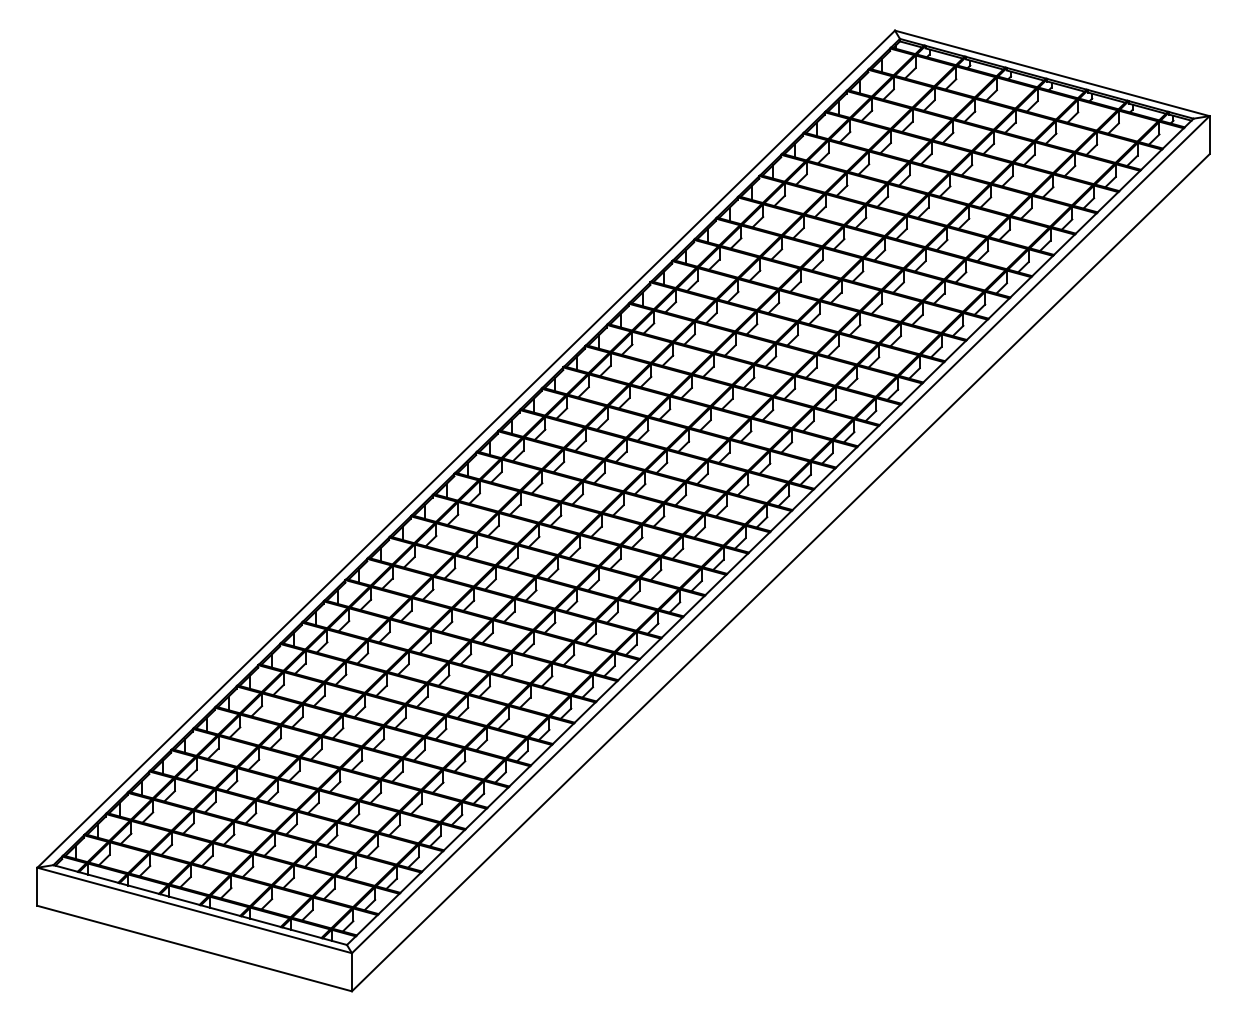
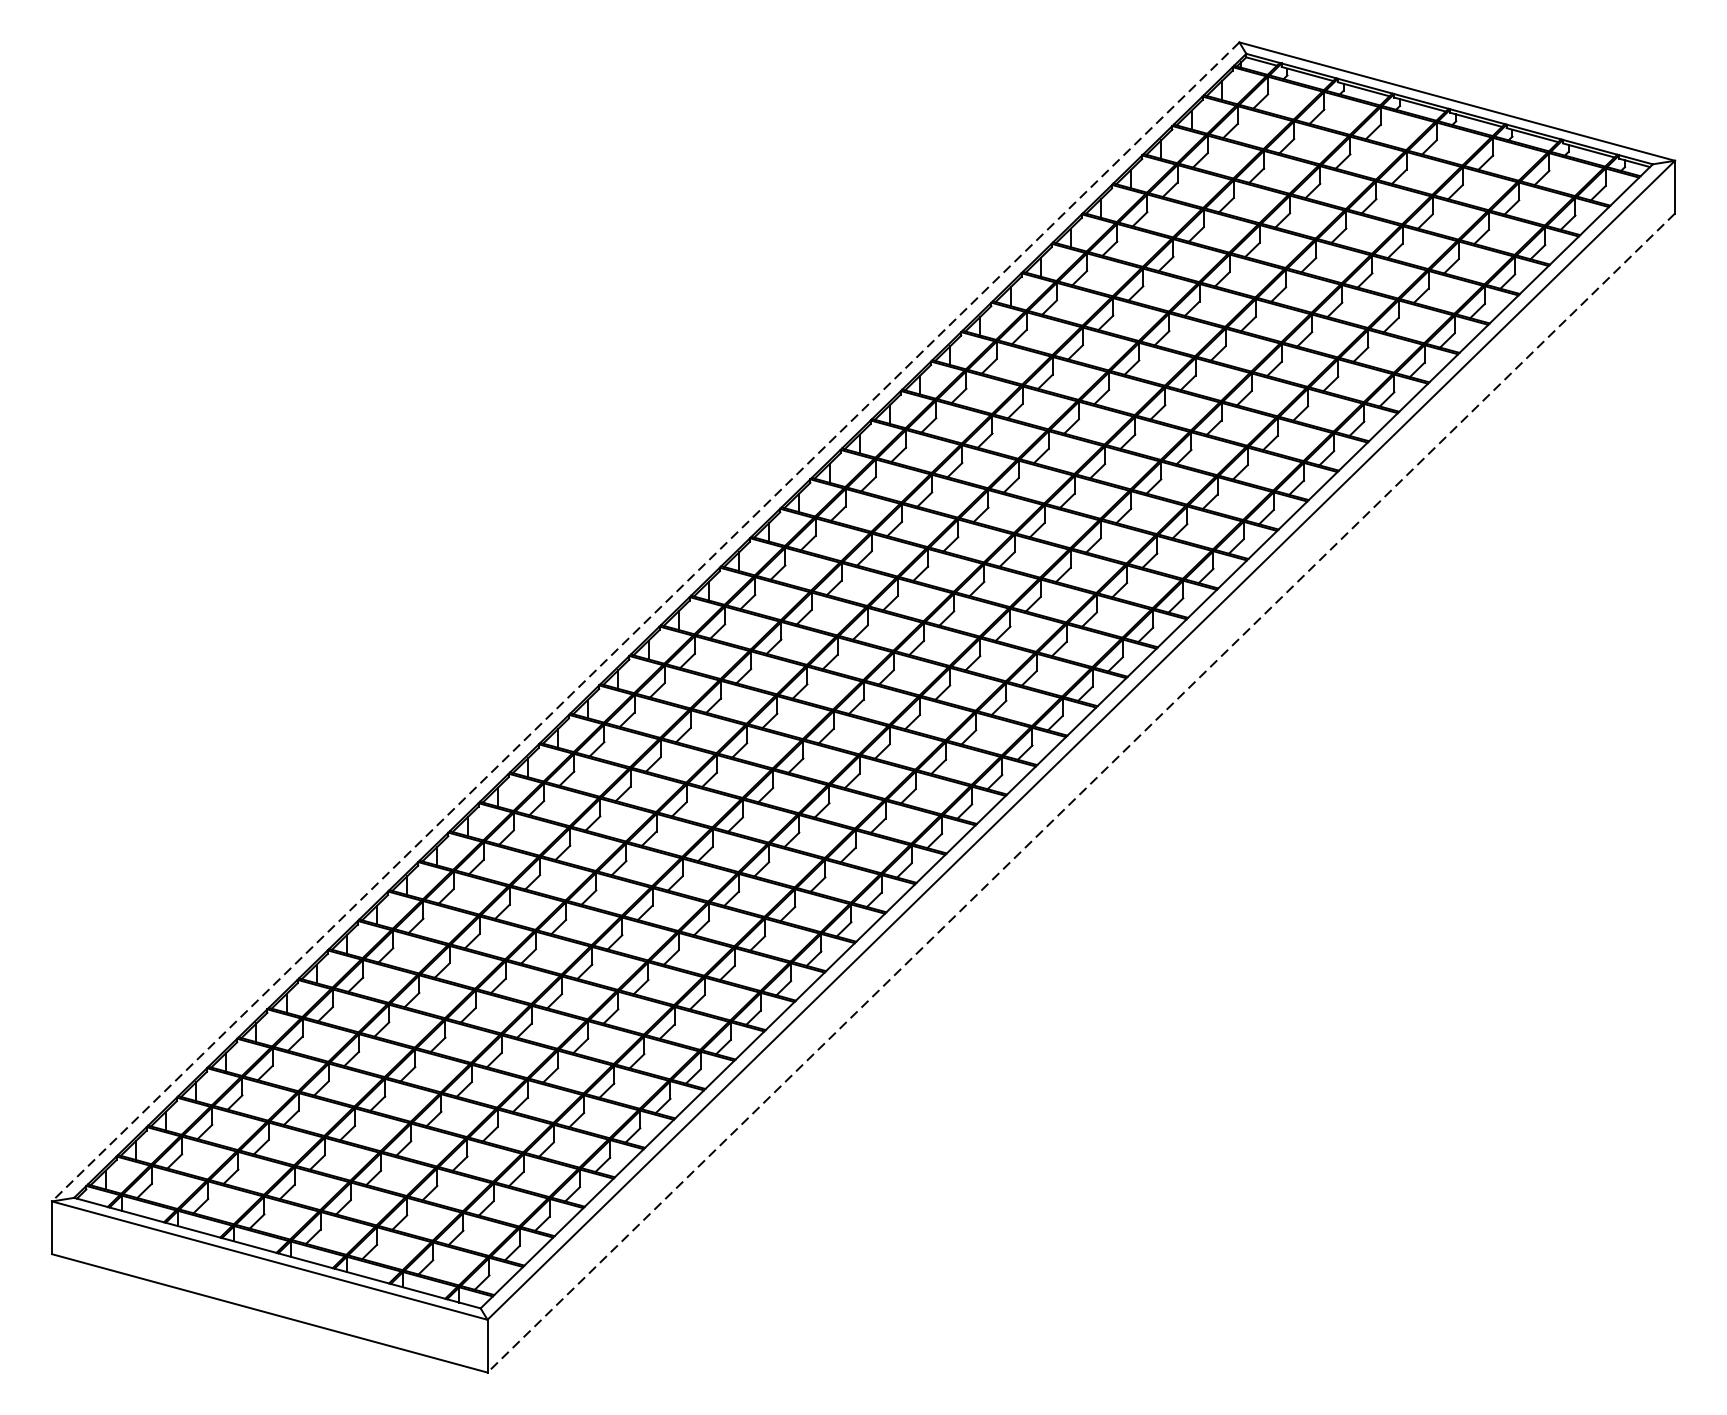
line: (465, 449) -> (644, 622), solid -> dashed
line: (780, 573) -> (1080, 794), solid -> dashed

